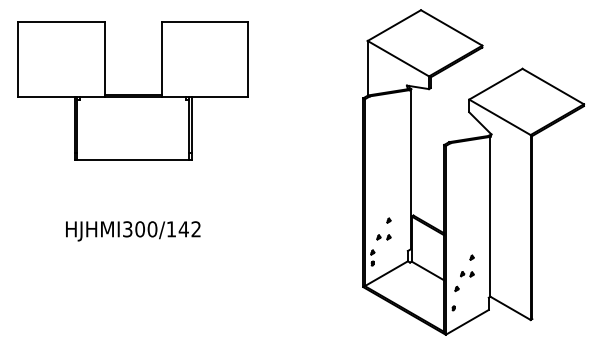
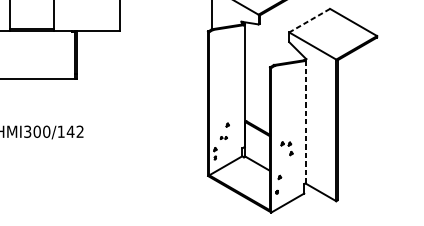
line: (495, 84) -> (309, 20), solid -> dashed
line: (490, 216) -> (305, 121), solid -> dashed
part: (383, 237) -> (223, 138), size x0.6
part: (467, 274) -> (286, 144), moved

